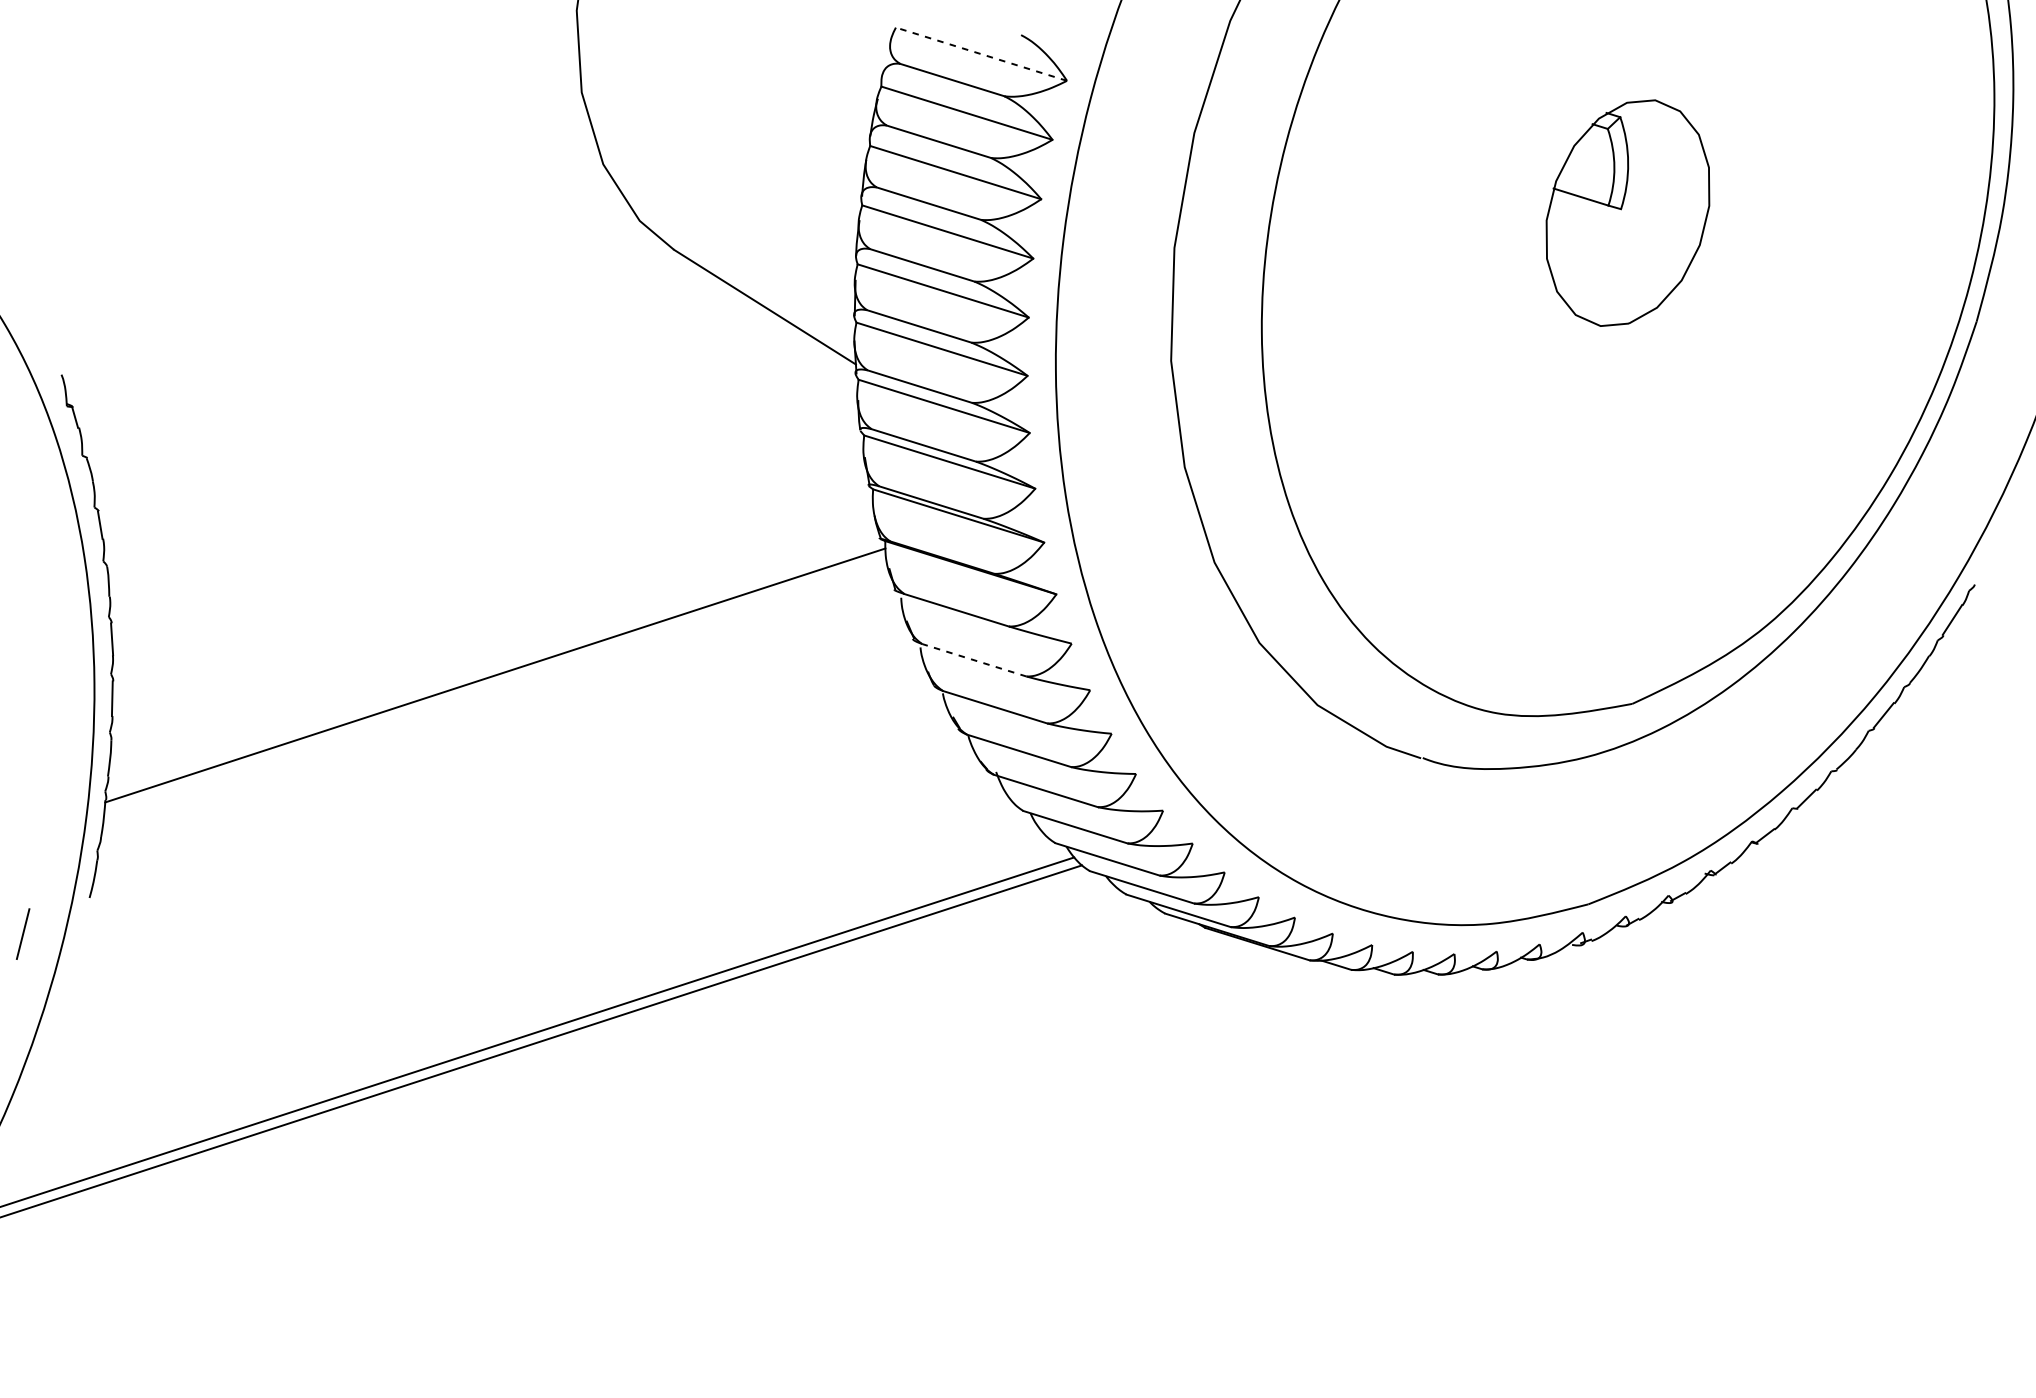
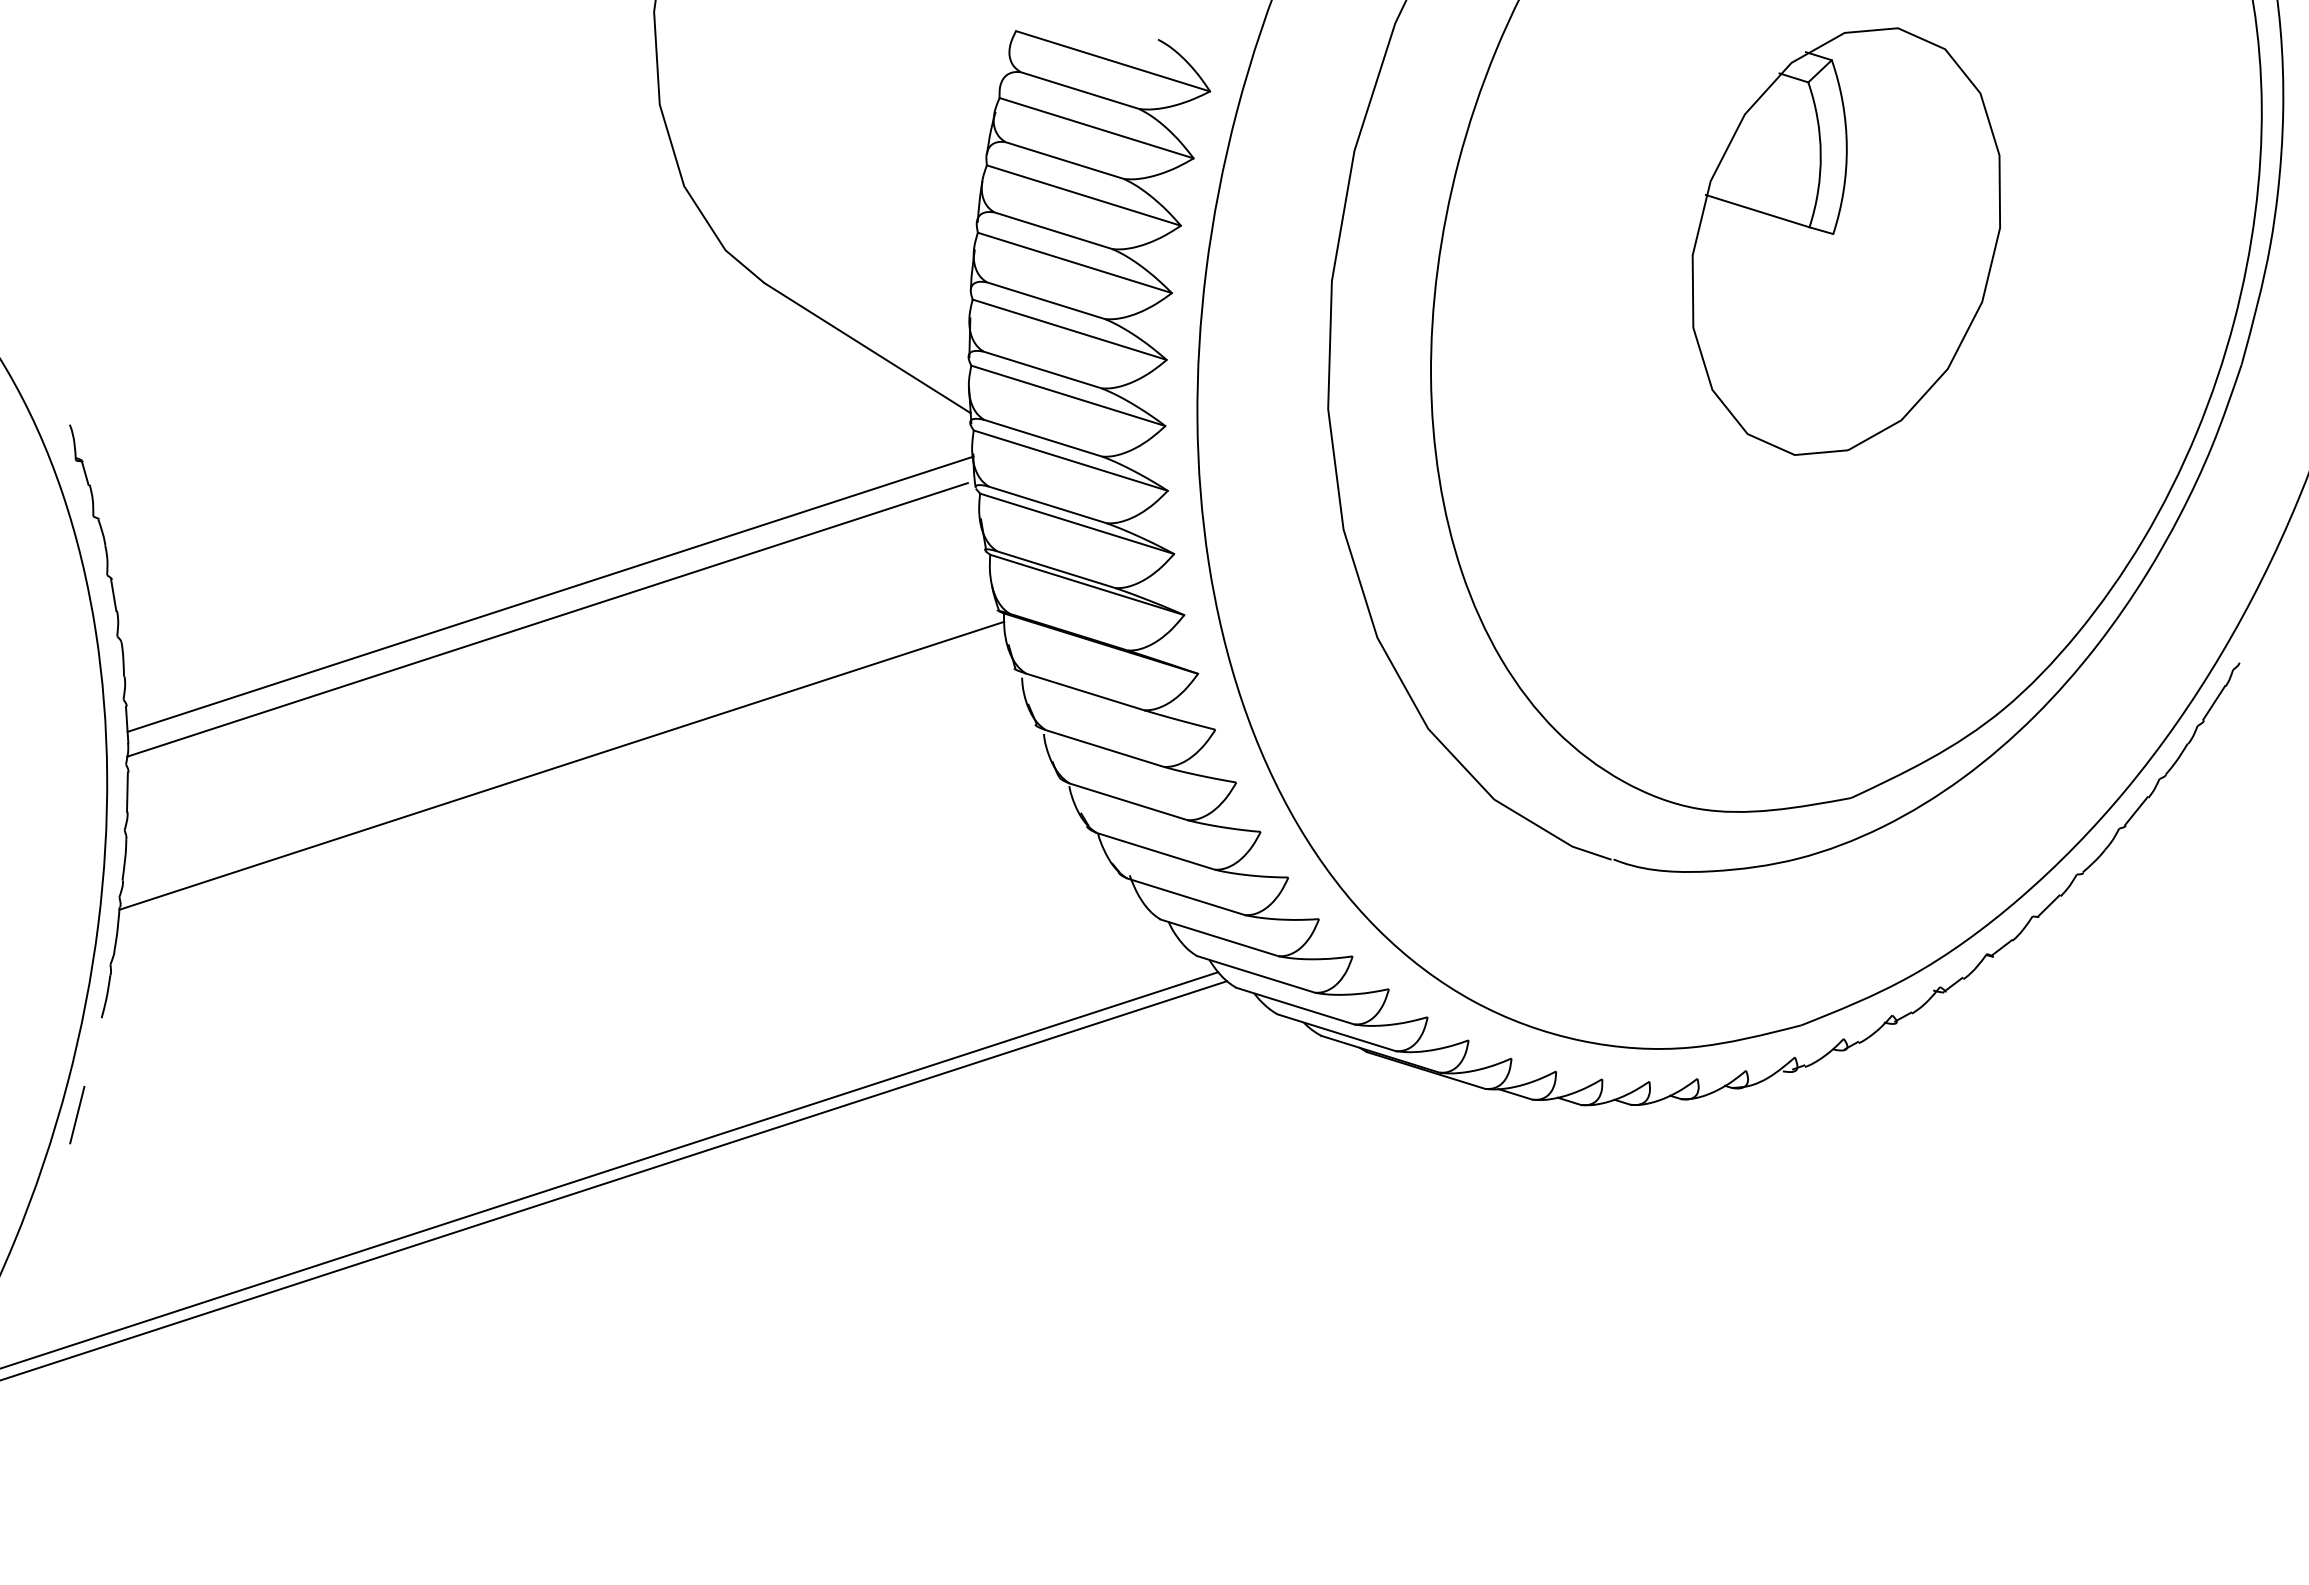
line: (981, 54) -> (1113, 61), dashed -> solid
part: (1627, 213) -> (1845, 241), size x1.67
line: (485, 523) -> (550, 593), added
line: (482, 546) -> (547, 619), added
line: (974, 660) -> (1105, 748), dashed -> solid
line: (23, 934) -> (77, 1115), moved

